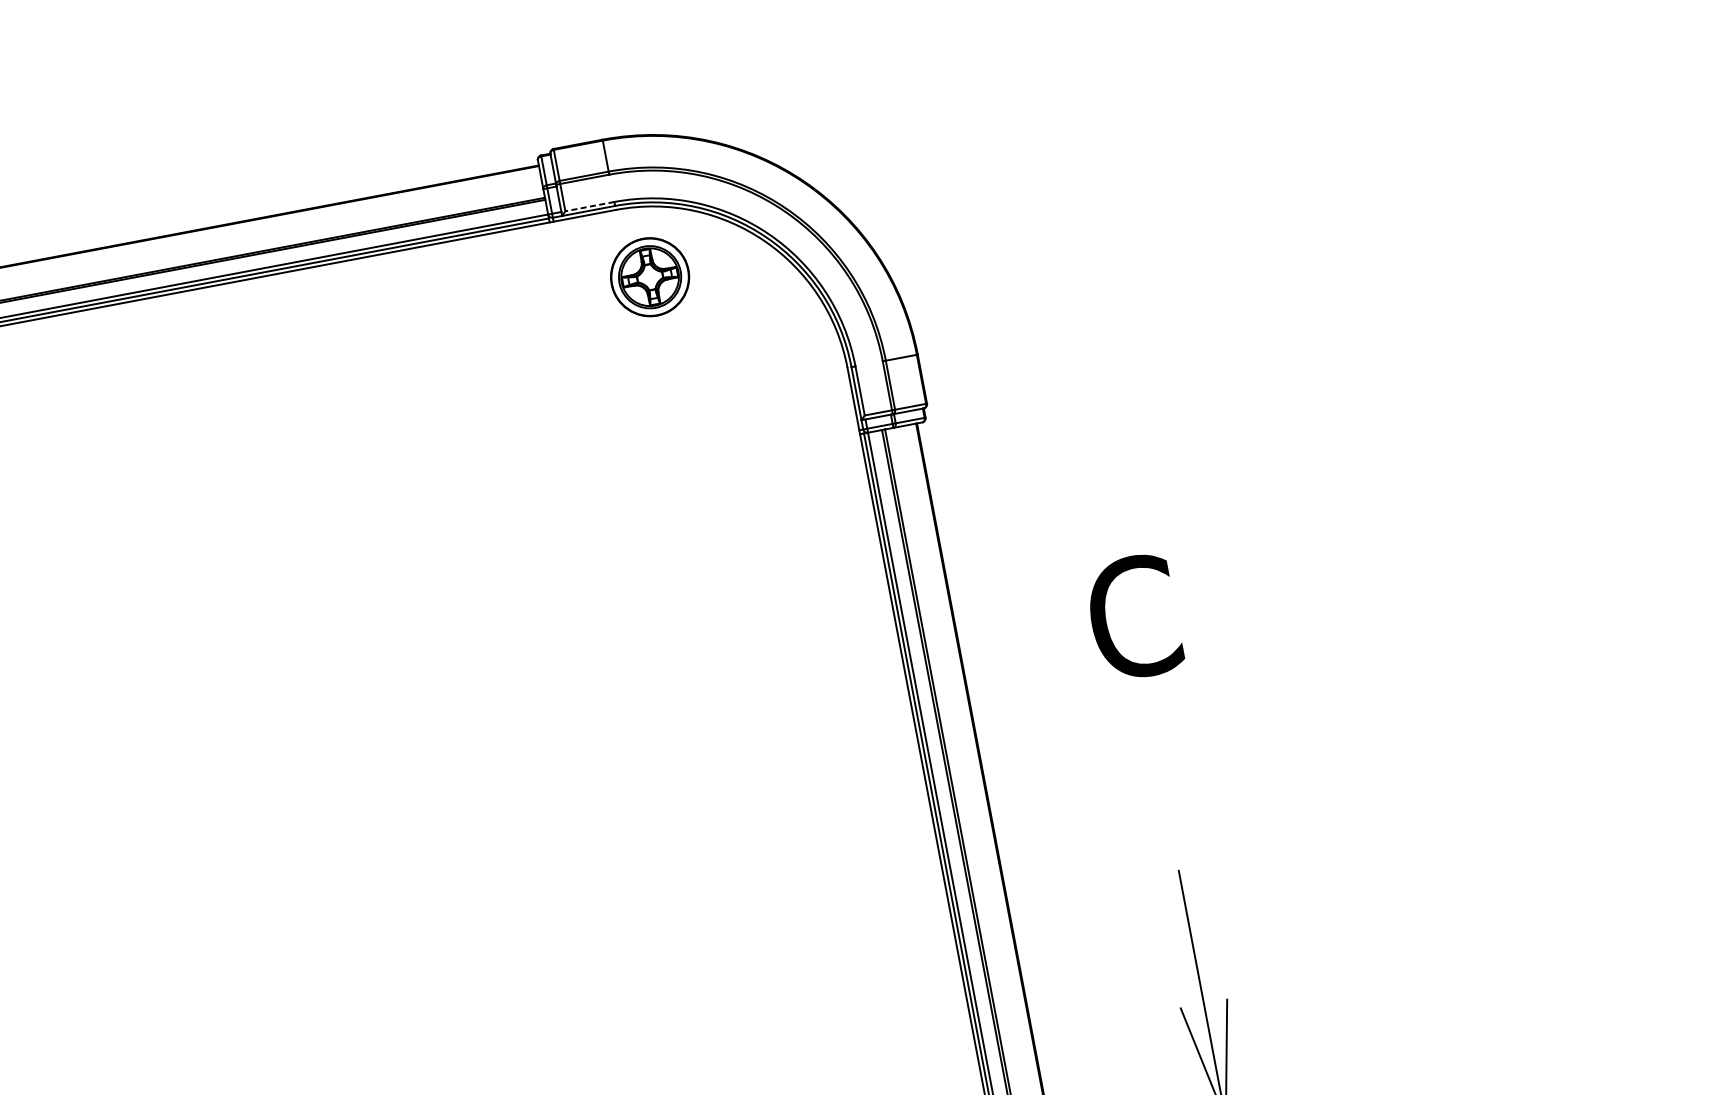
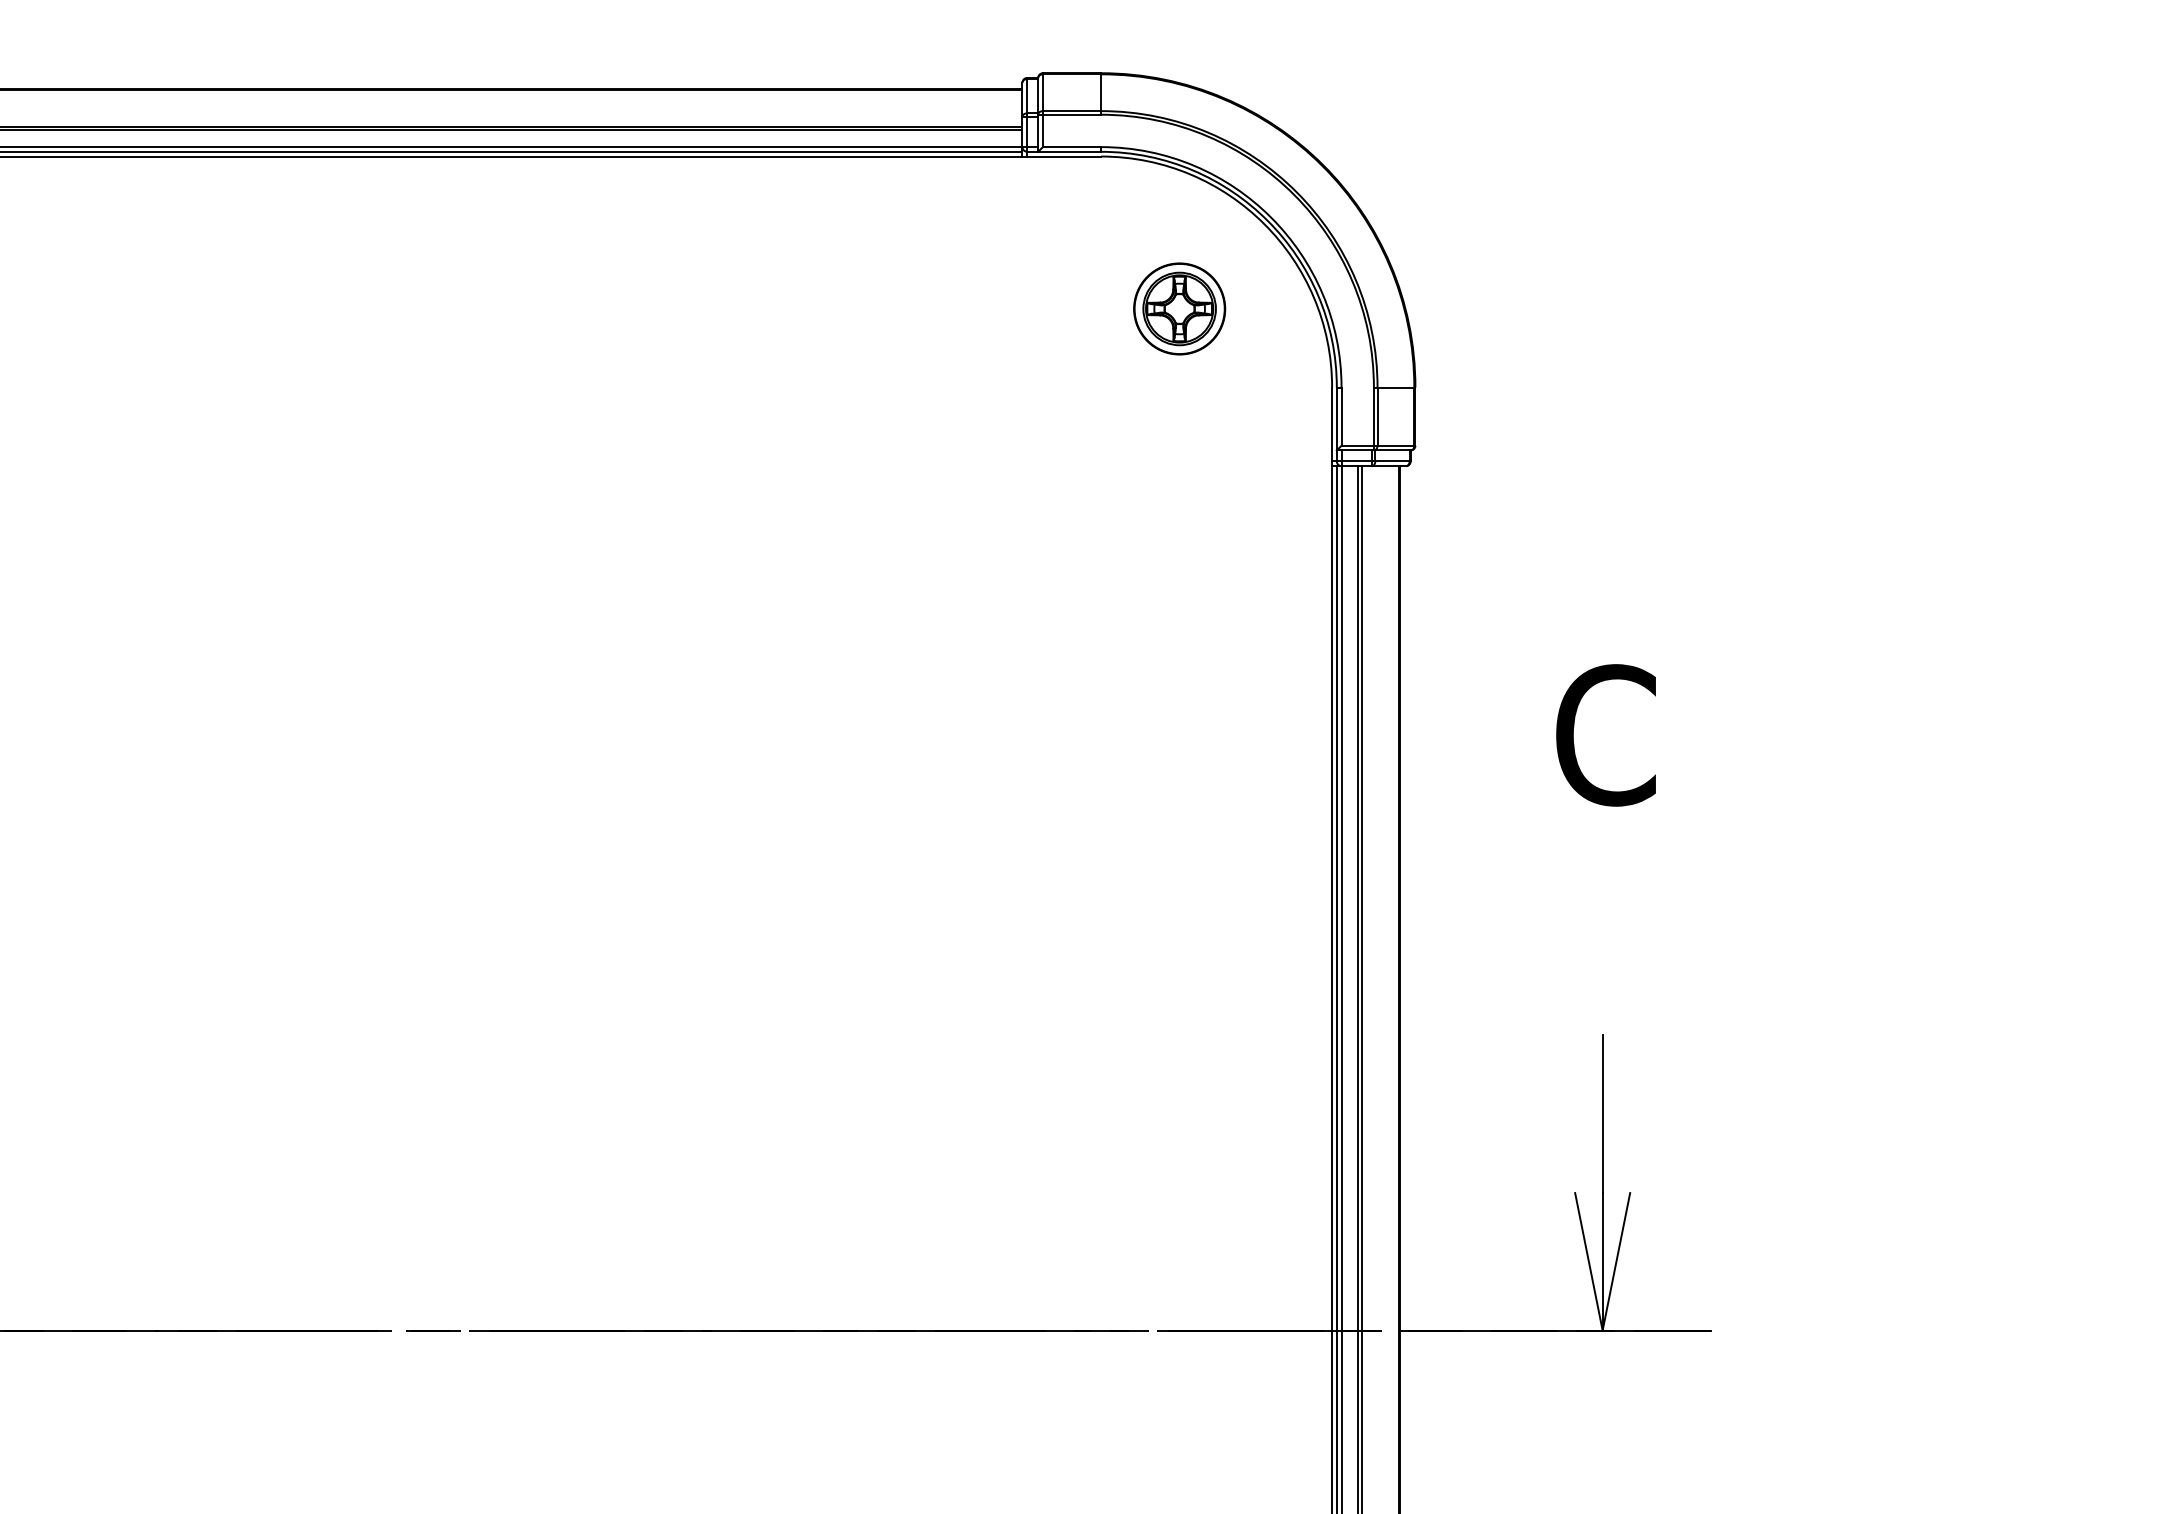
line: (589, 207) -> (1071, 147), dashed -> solid
part: (649, 276) -> (1179, 308), moved

